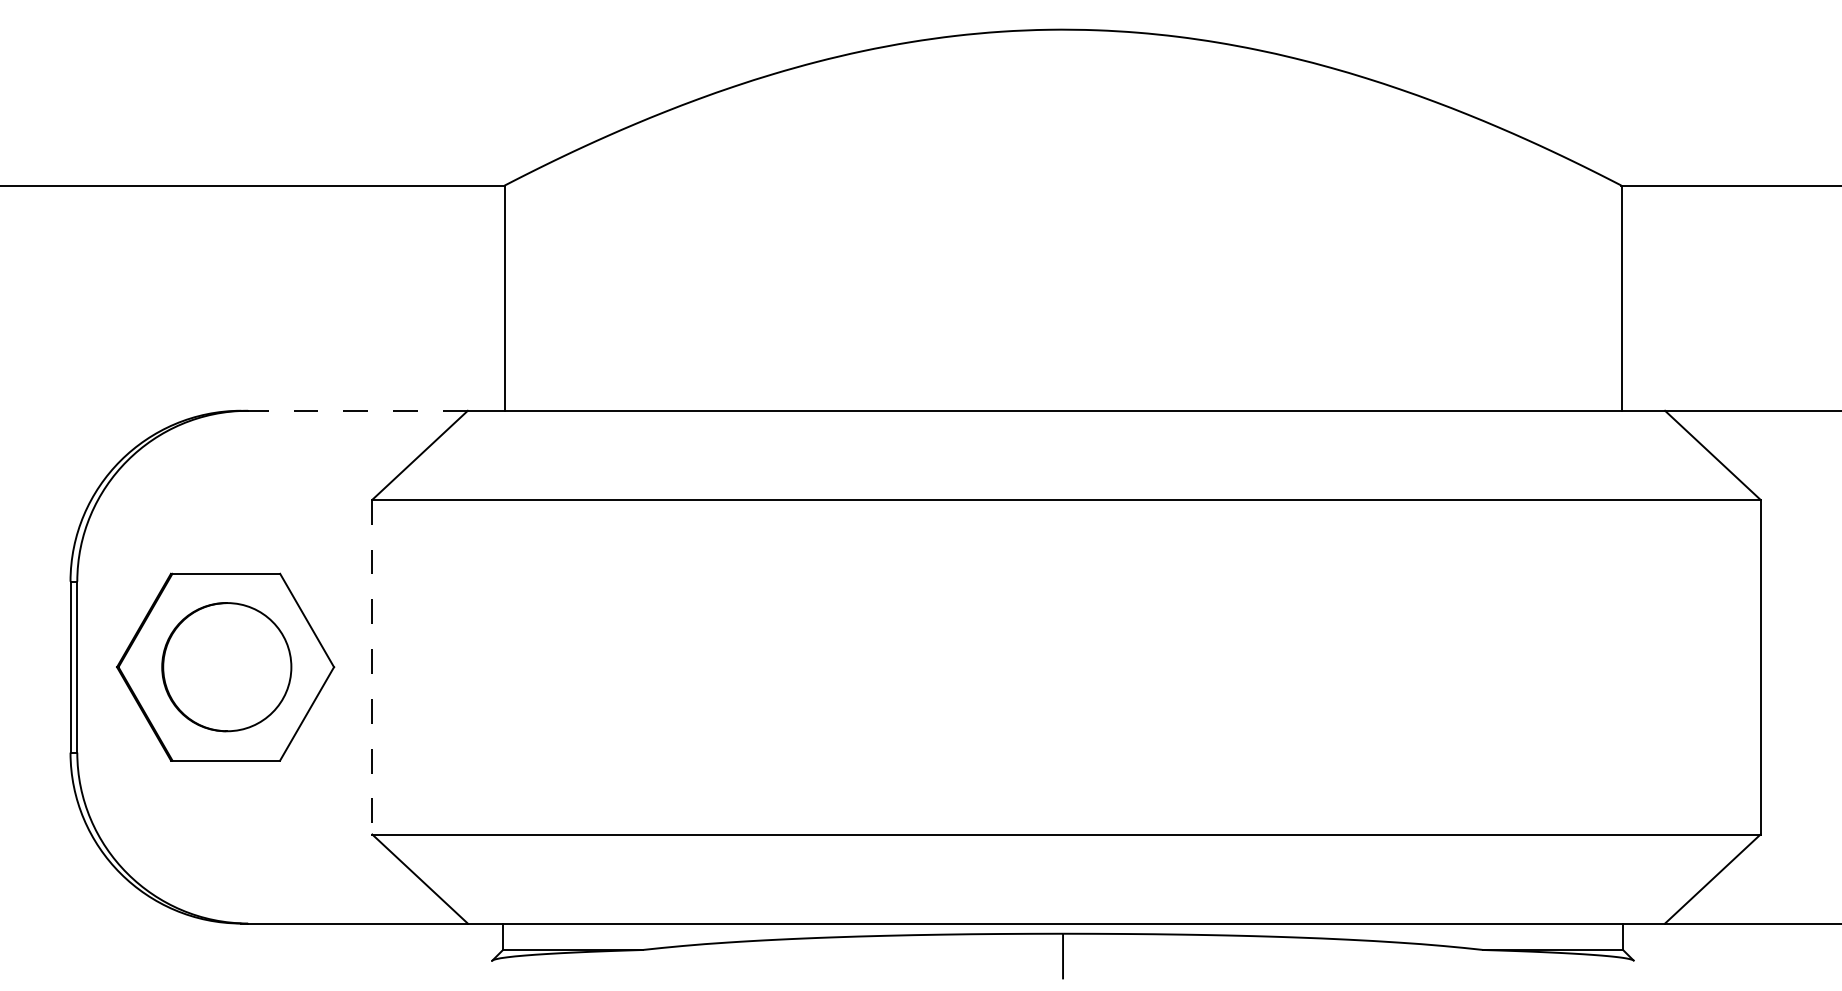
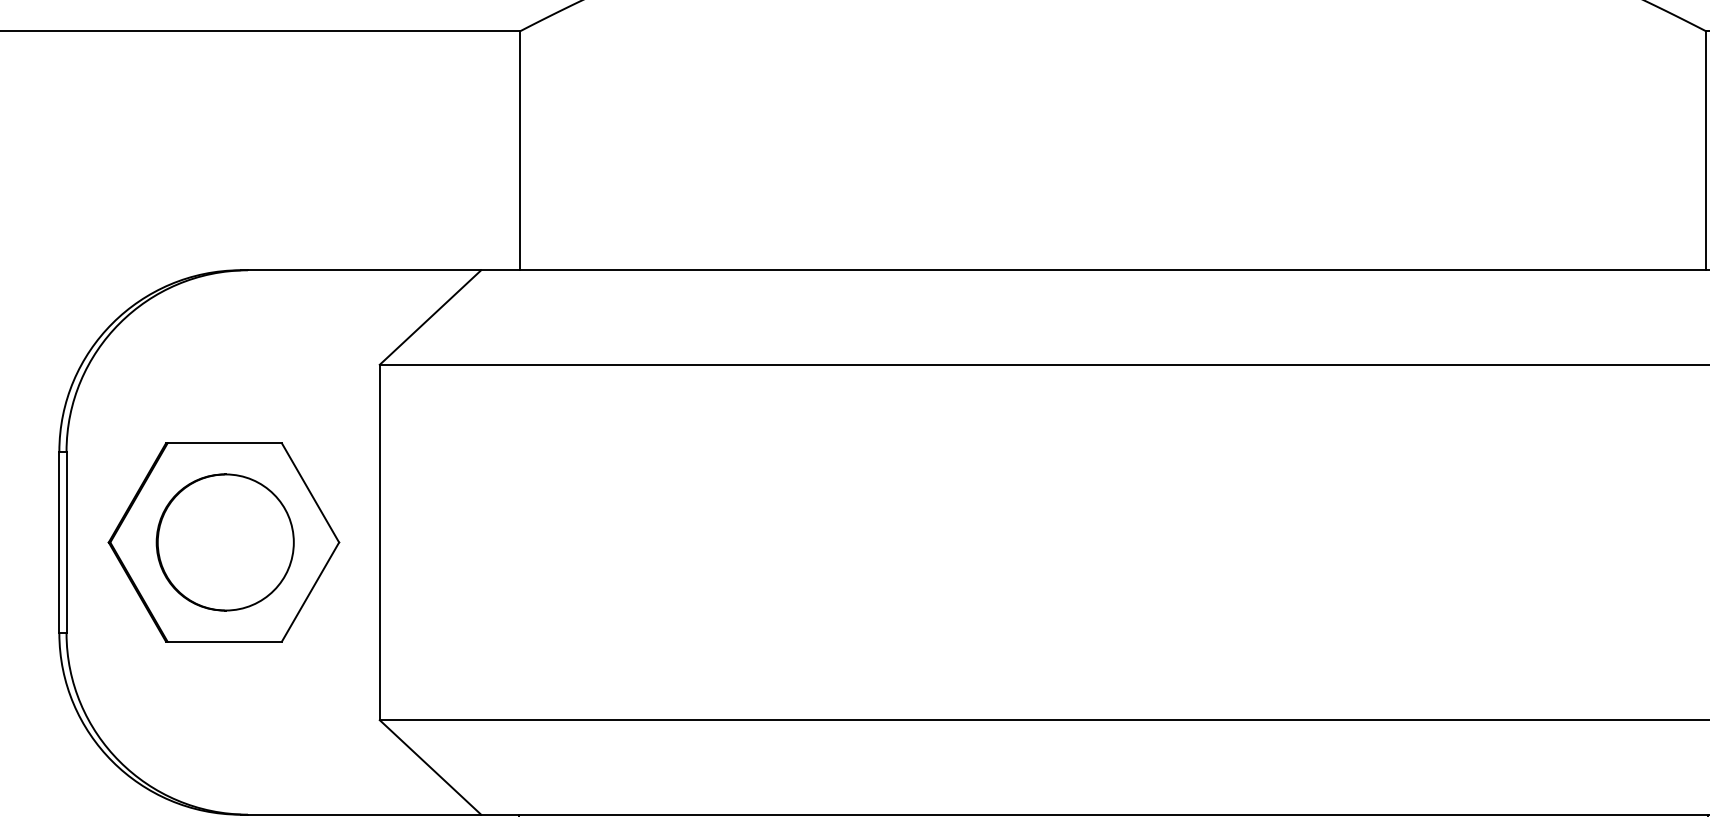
line: (358, 410) -> (365, 269), dashed -> solid
line: (372, 667) -> (379, 542), dashed -> solid

